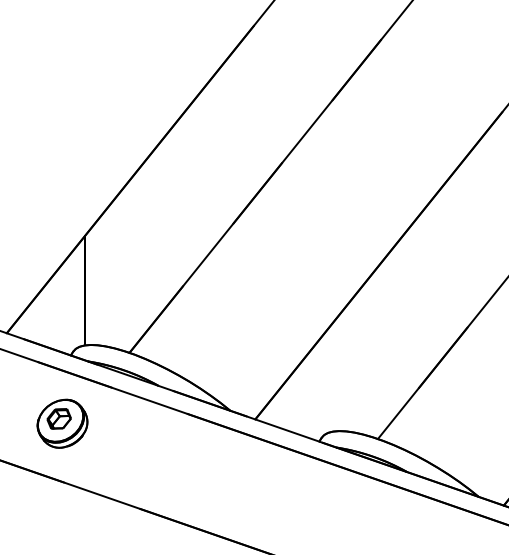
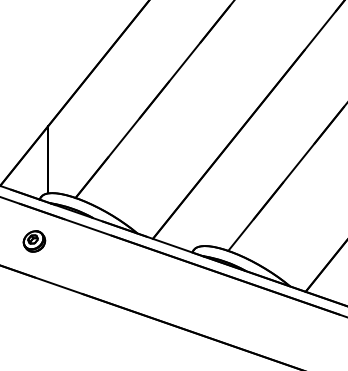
part: (62, 423) -> (34, 241), size x0.7

